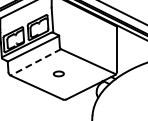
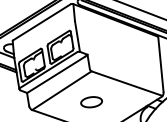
line: (35, 62) -> (61, 90), dashed -> solid
part: (58, 73) -> (91, 101), size x1.67

